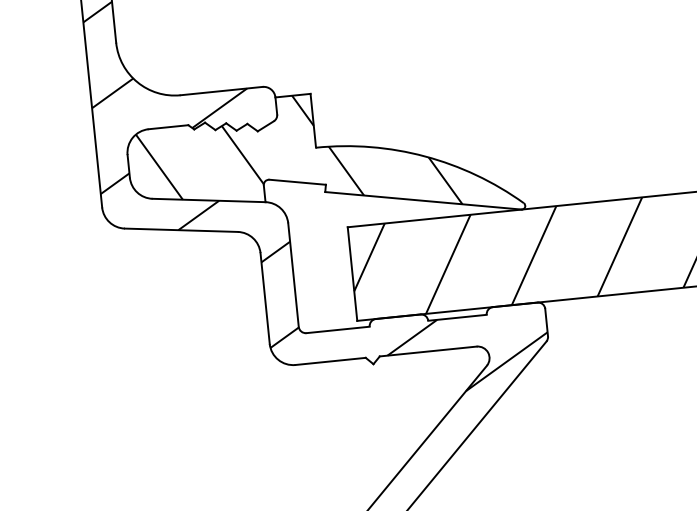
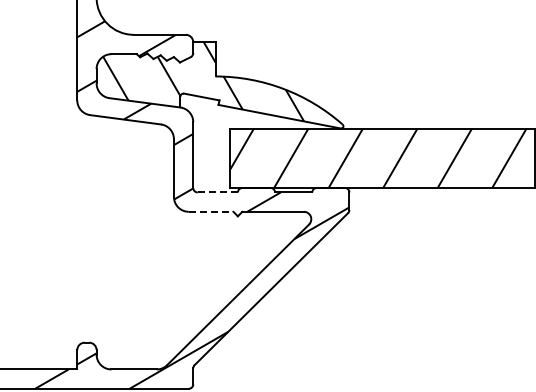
line: (337, 330) -> (217, 192), solid -> dashed
line: (331, 360) -> (211, 211), solid -> dashed

